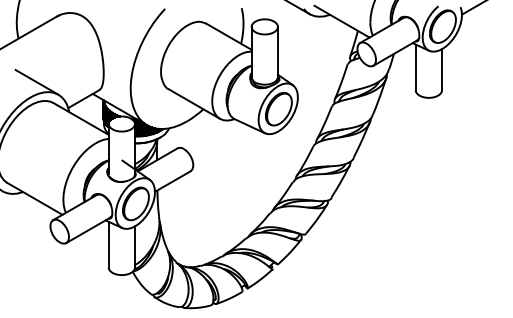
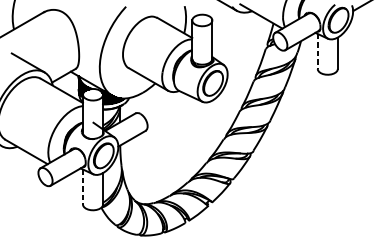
line: (415, 67) -> (317, 51), solid -> dashed
line: (108, 244) -> (82, 186), solid -> dashed

